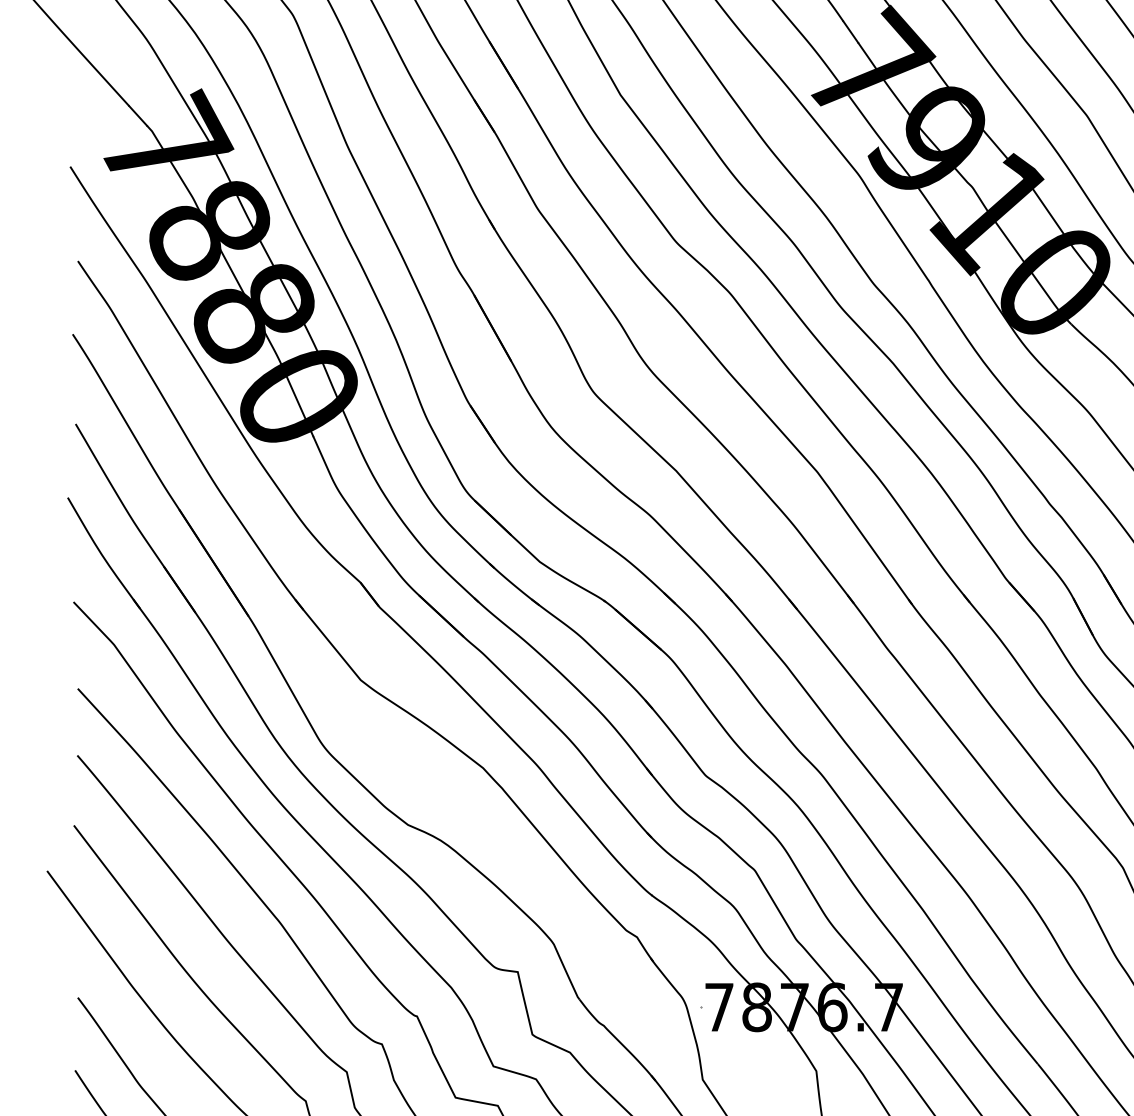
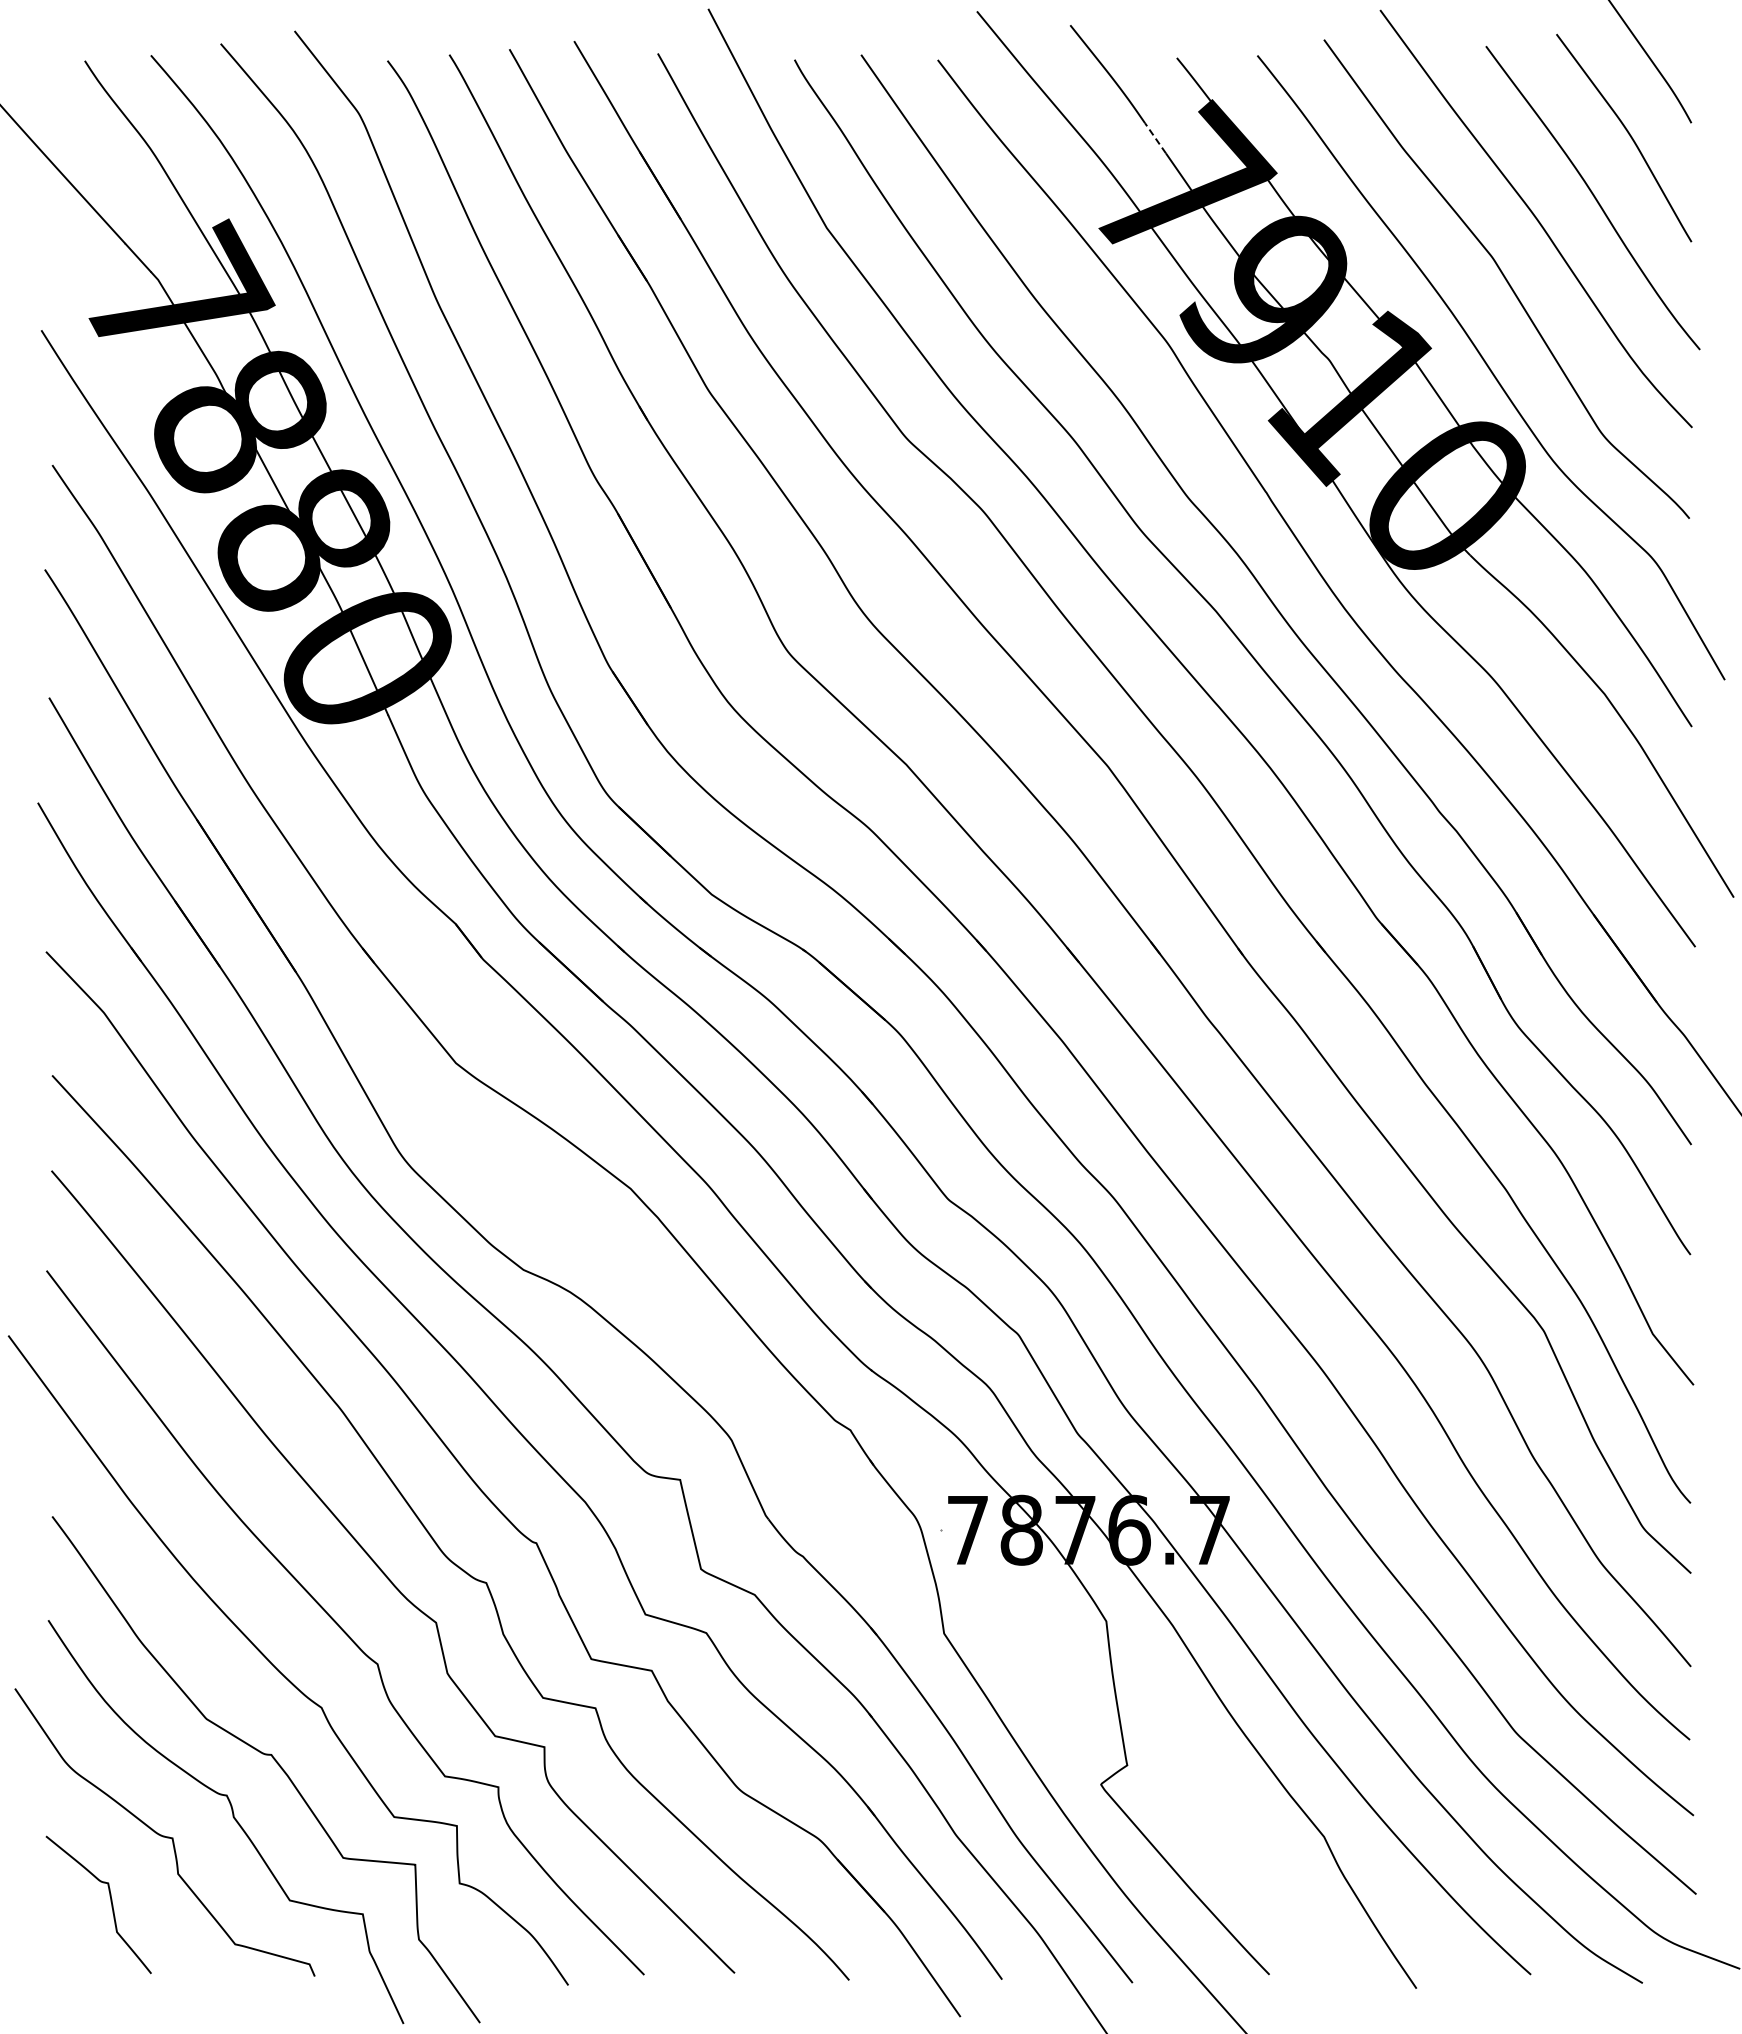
line: (850, 31) -> (1155, 137), solid -> dashed

